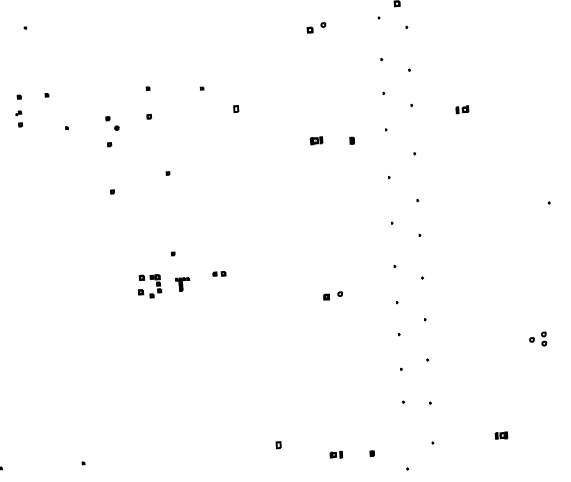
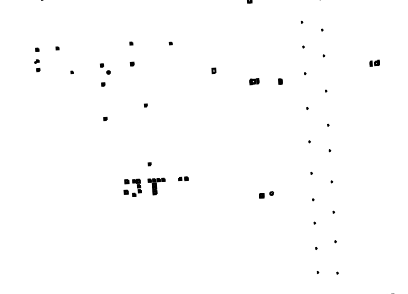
part: (236, 108) -> (214, 70), moved
part: (462, 109) -> (374, 63), moved
part: (182, 284) -> (156, 186), size x1.67

